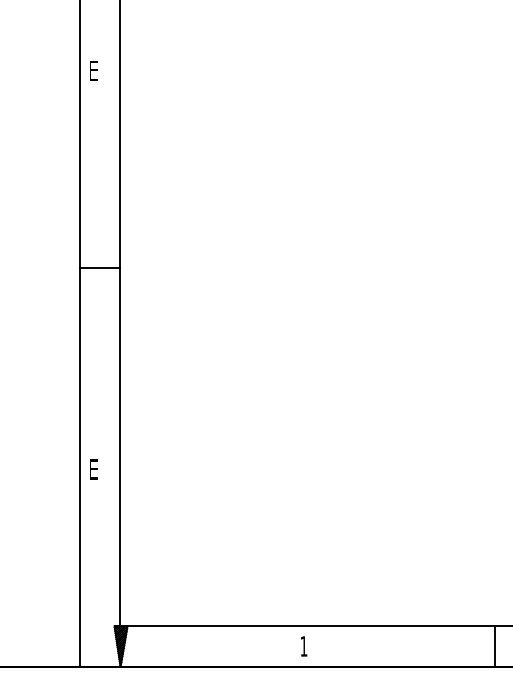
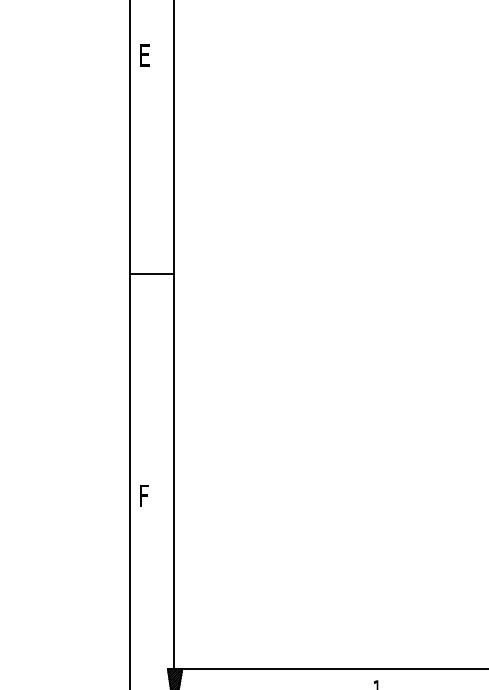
text: (94, 469) -> (145, 496), E -> F

